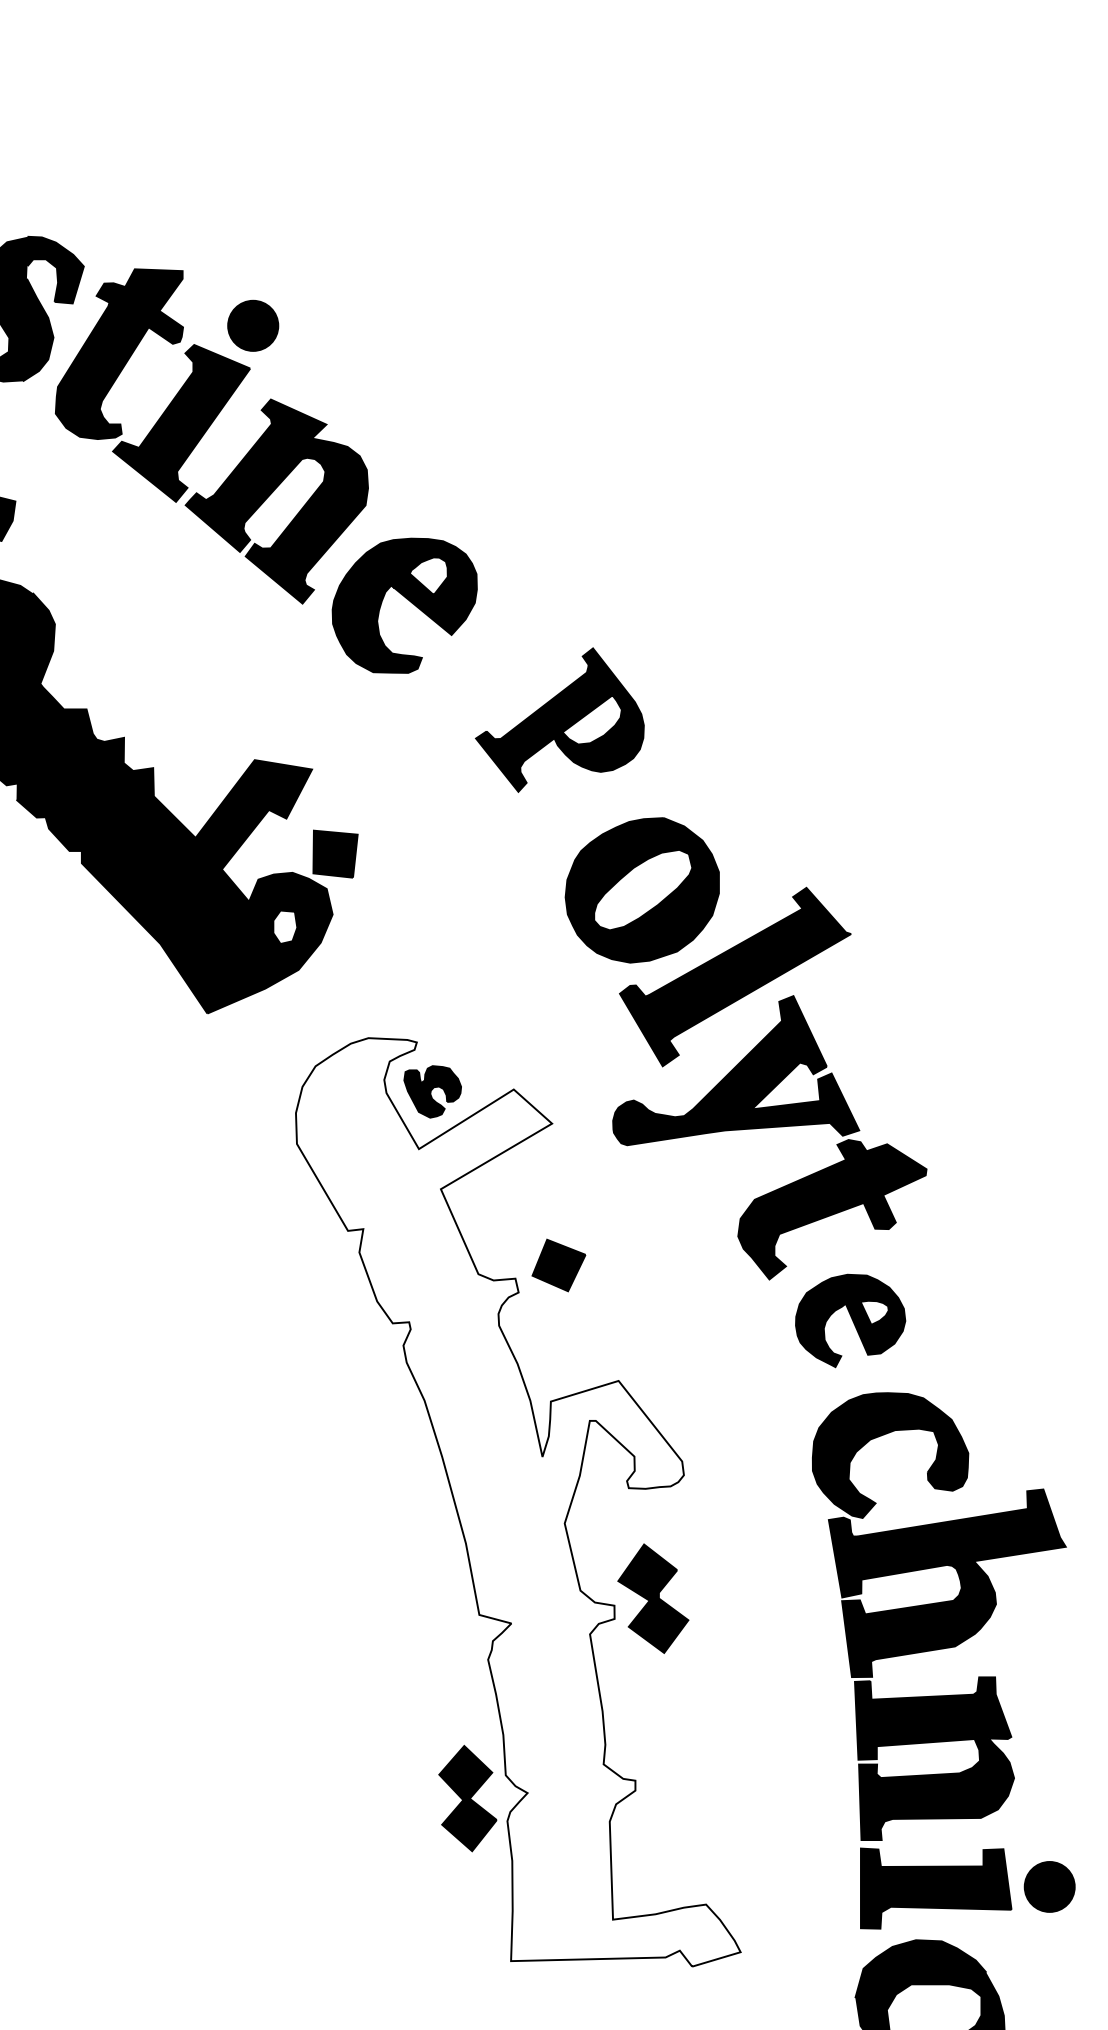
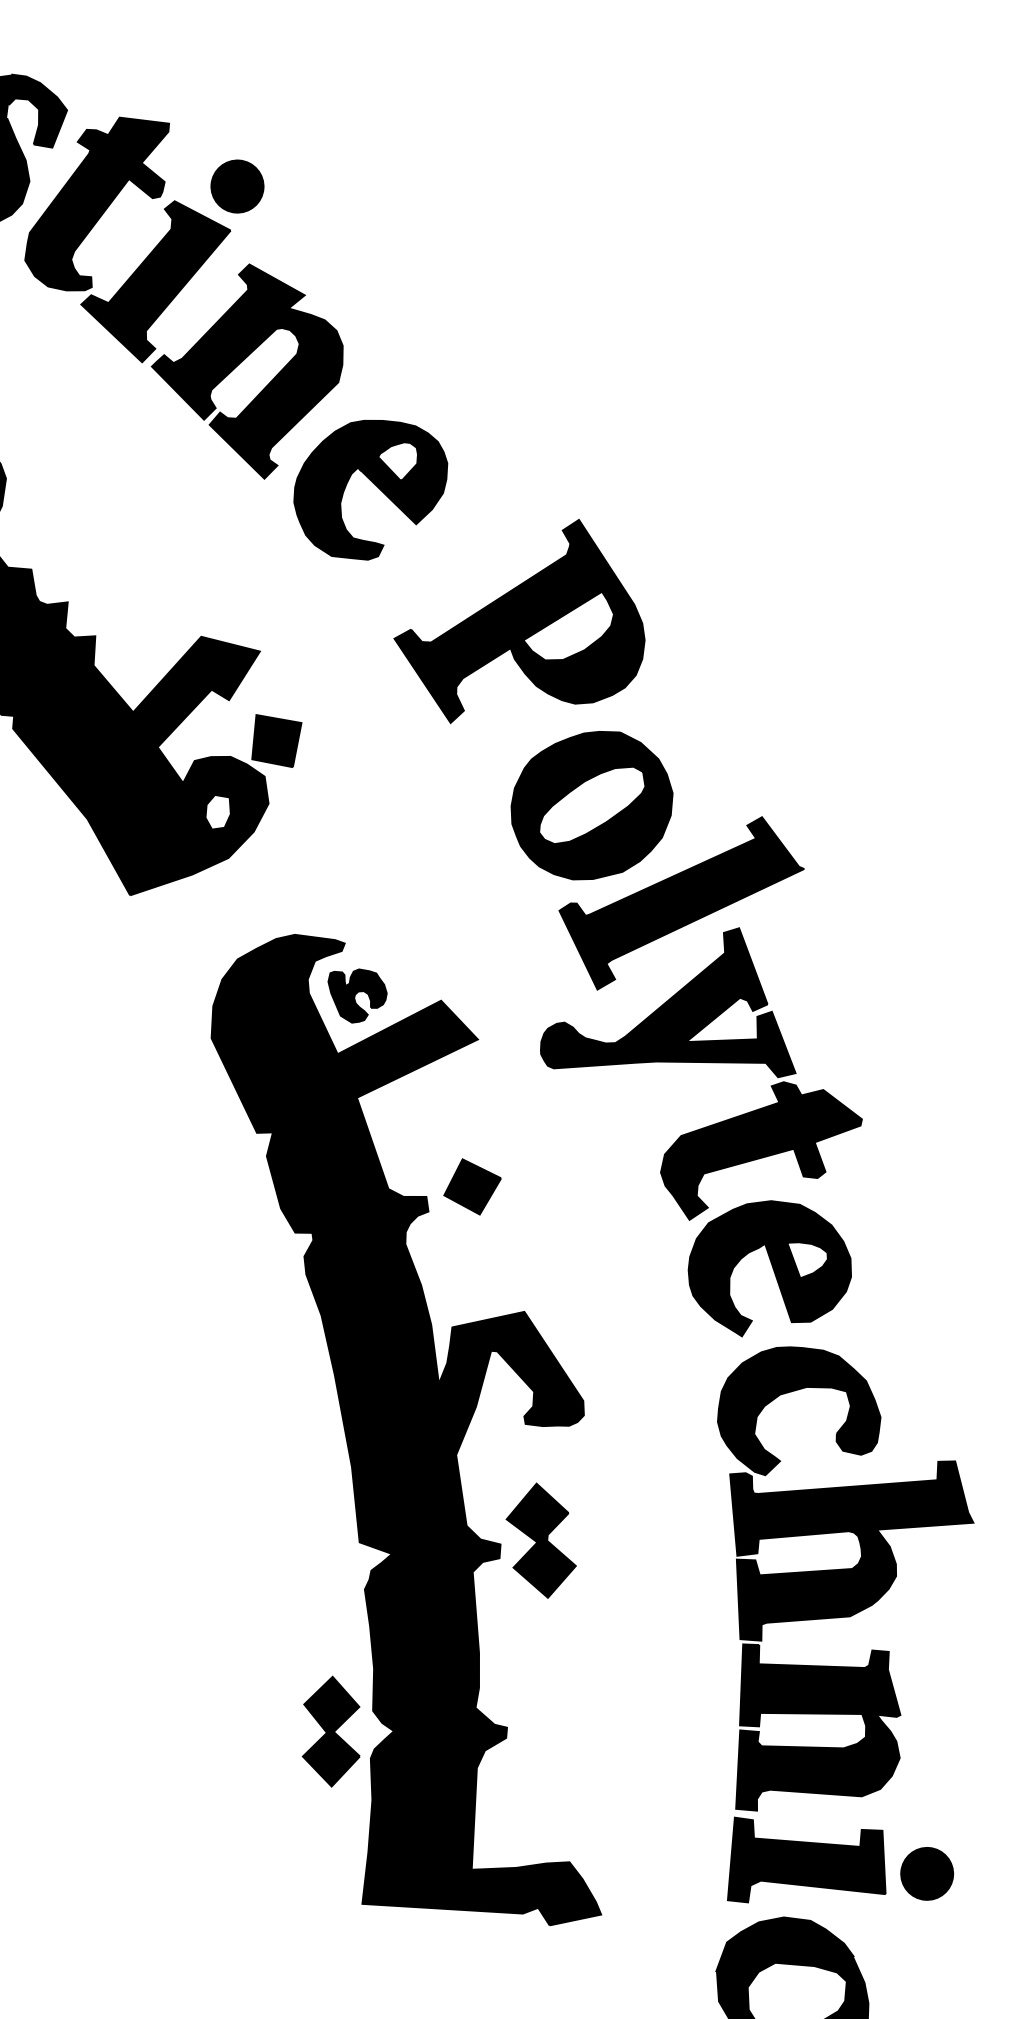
part: (559, 719) -> (520, 621), size x1.43
part: (850, 1320) -> (769, 1269), size x1.43
fill: (517, 1502) -> (409, 1429), added

